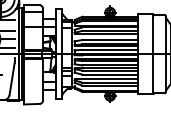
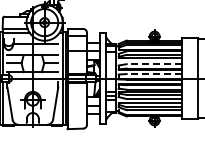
line: (110, 40) -> (154, 64), solid -> dashed
line: (110, 50) -> (154, 74), solid -> dashed

